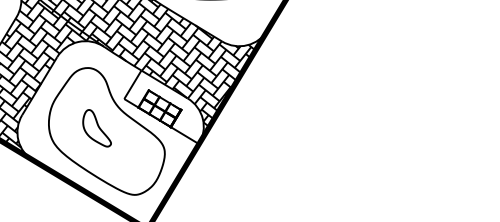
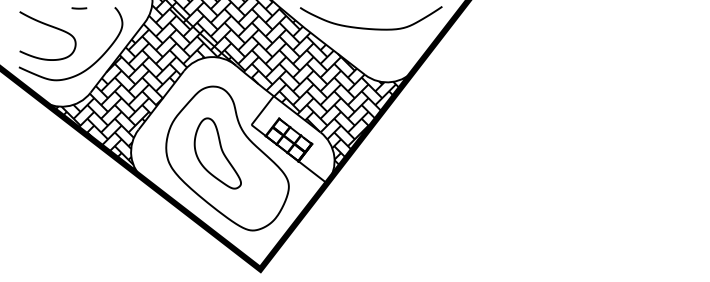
part: (96, 128) -> (217, 153), size x1.67

